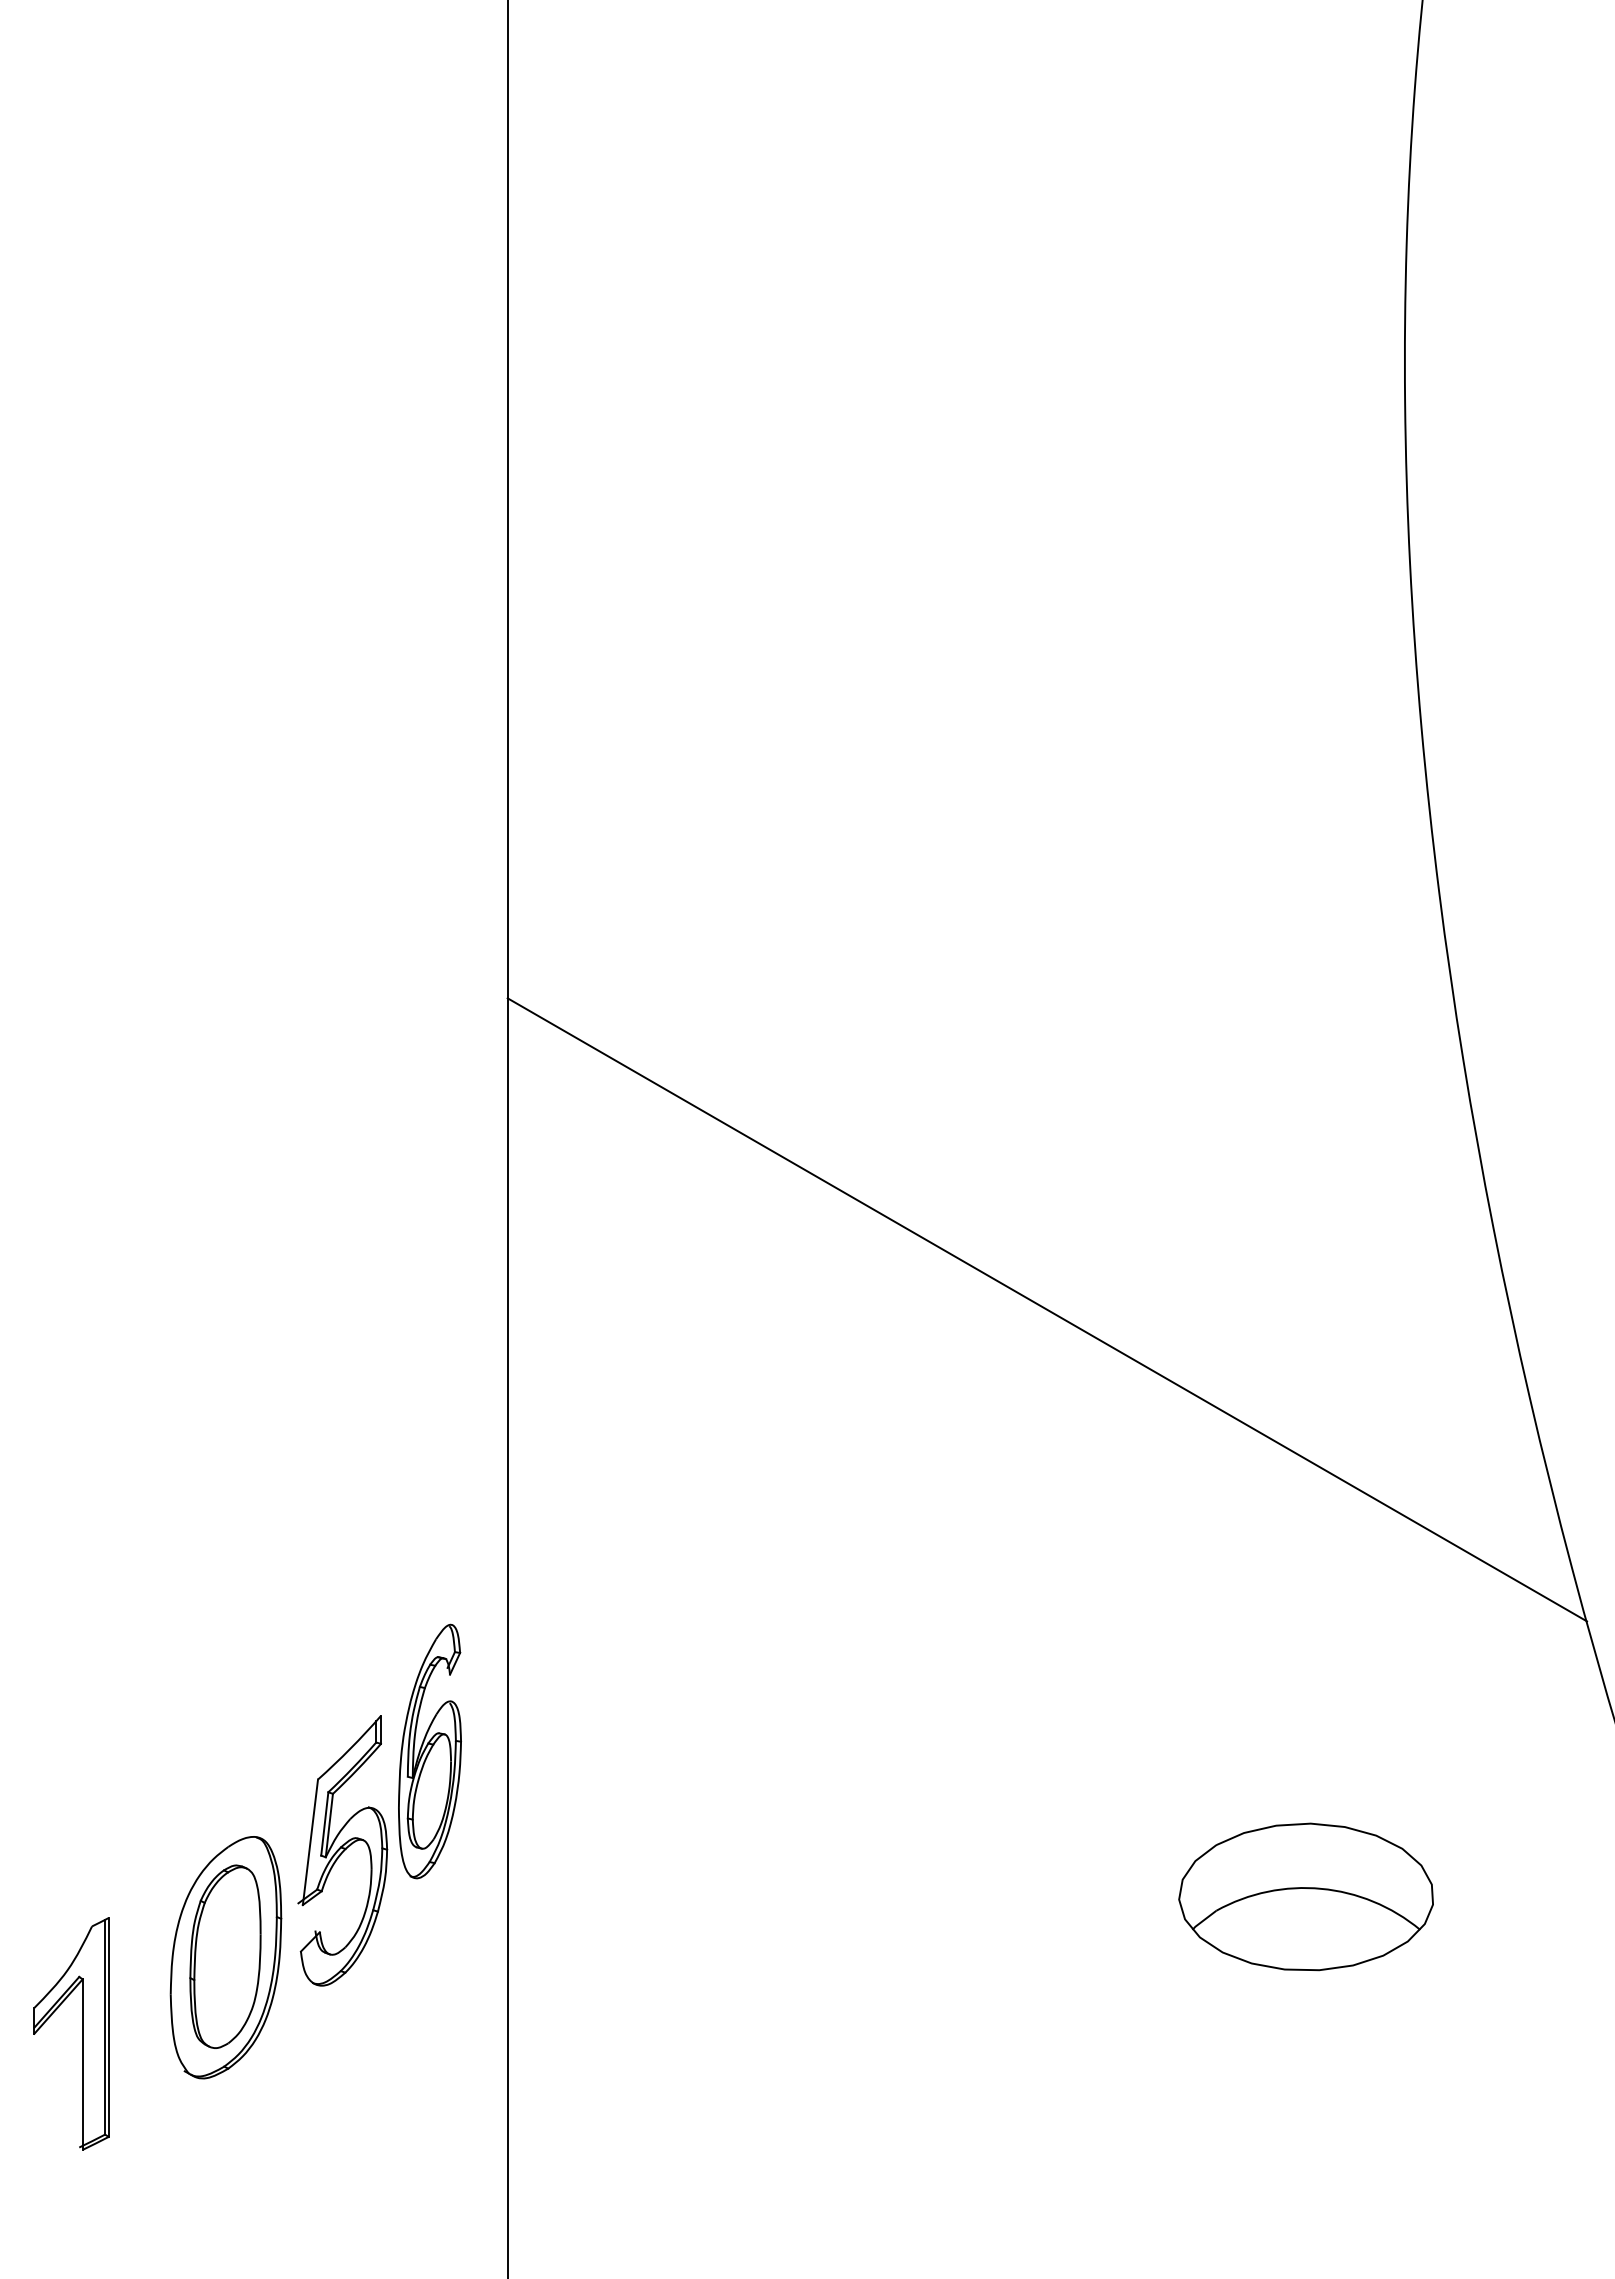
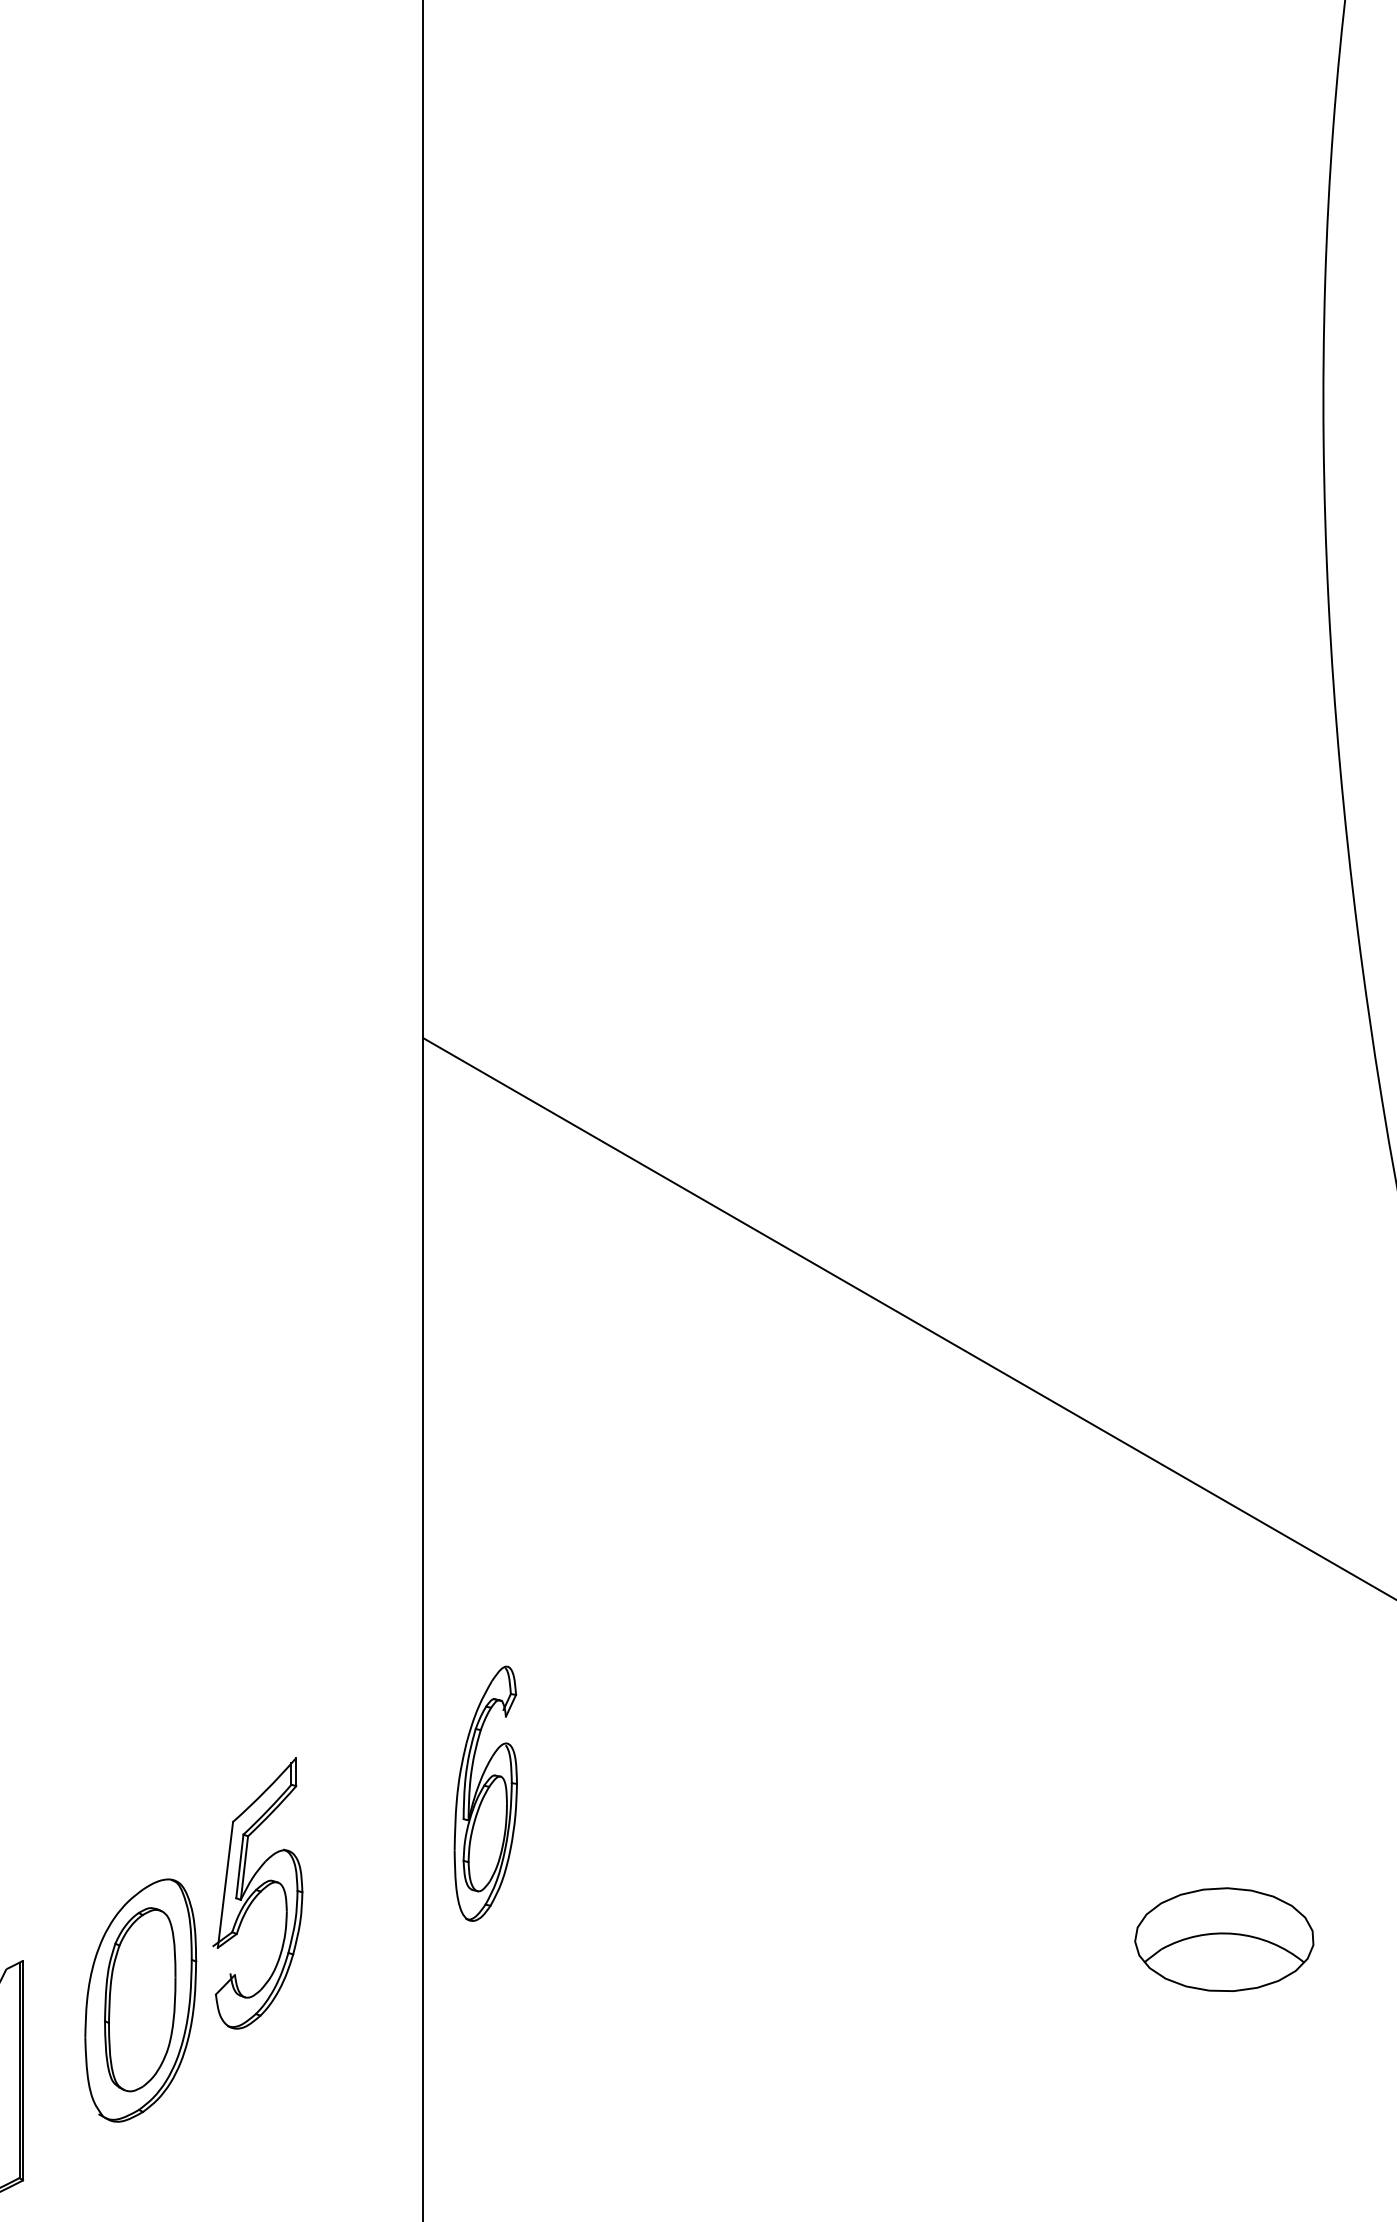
part: (429, 1751) -> (485, 1793), moved
part: (1305, 1896) -> (1223, 1939), size x0.7

